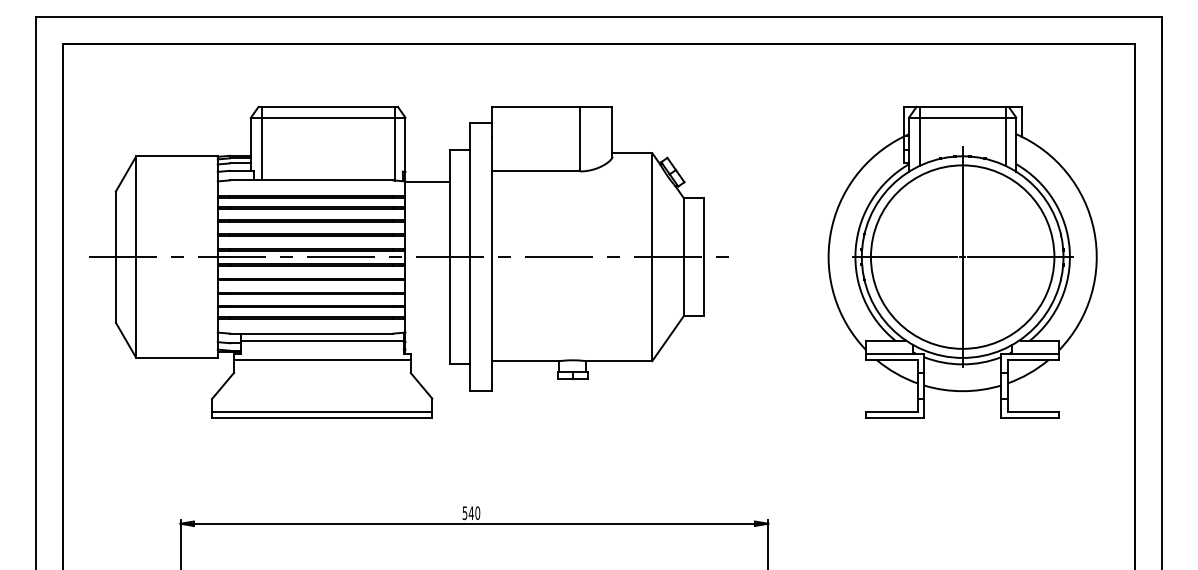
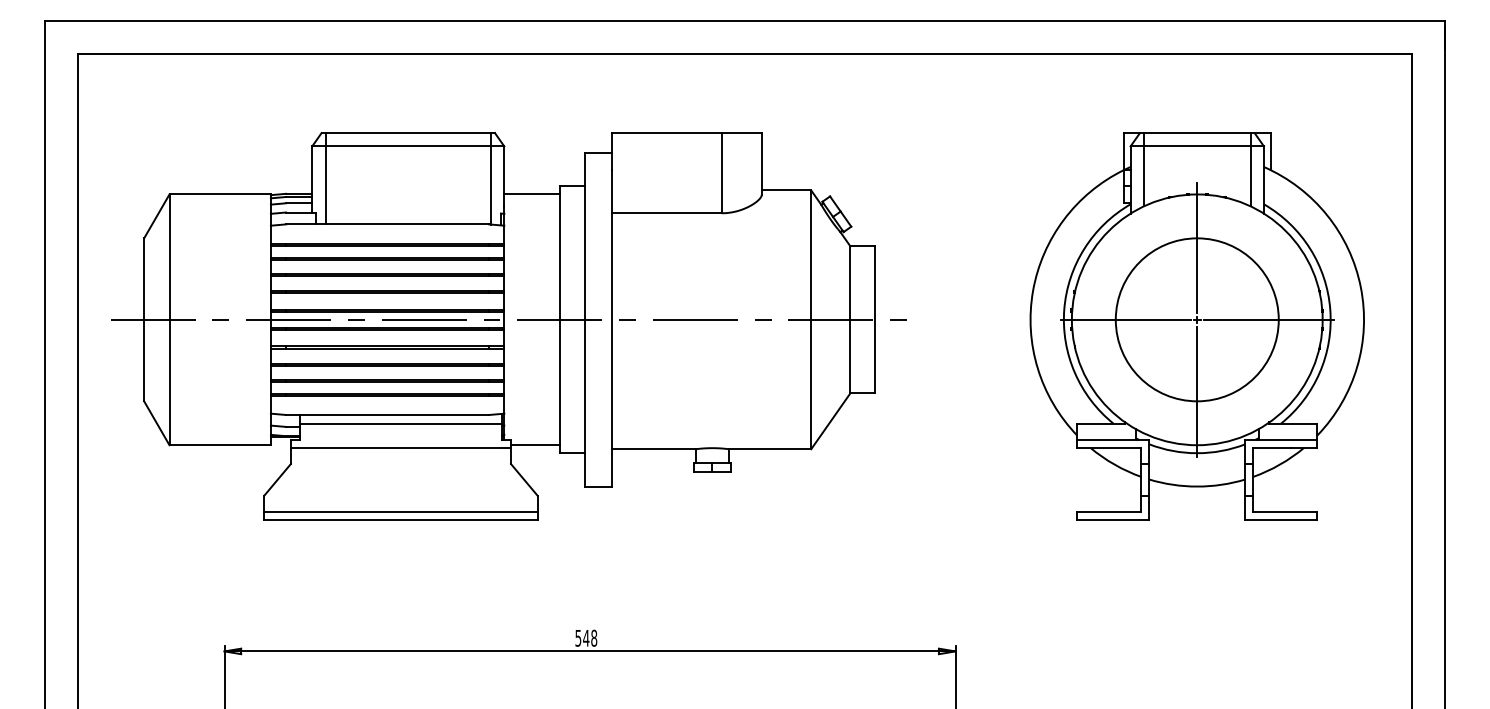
line: (427, 182) -> (531, 194), moved
circle: (962, 256) -> (1196, 319), size x0.71
line: (430, 358) -> (535, 445), added
text: (477, 513) -> (594, 638), 540 -> 548

